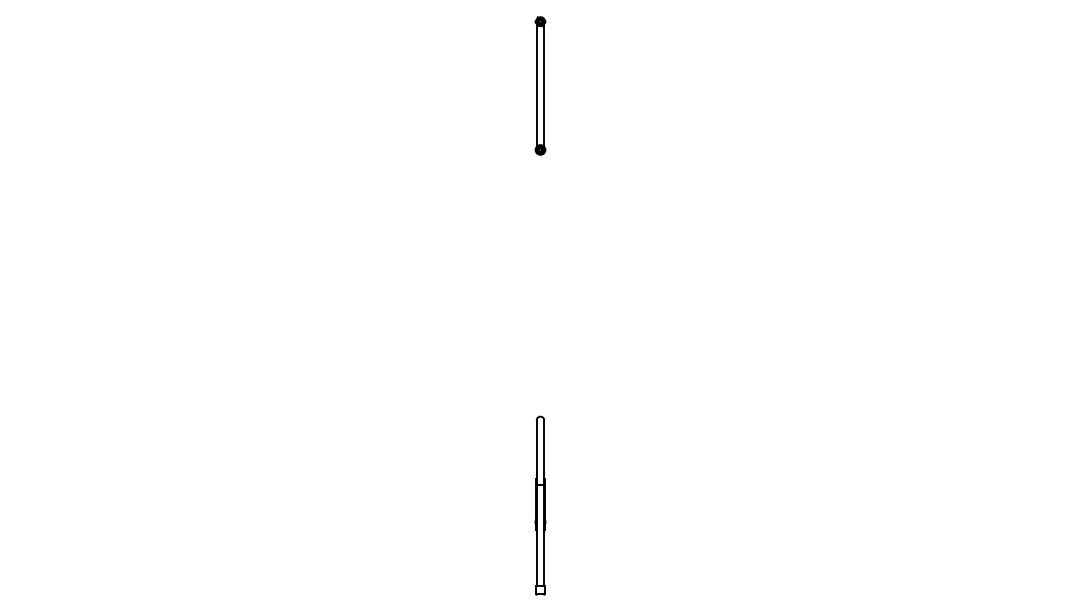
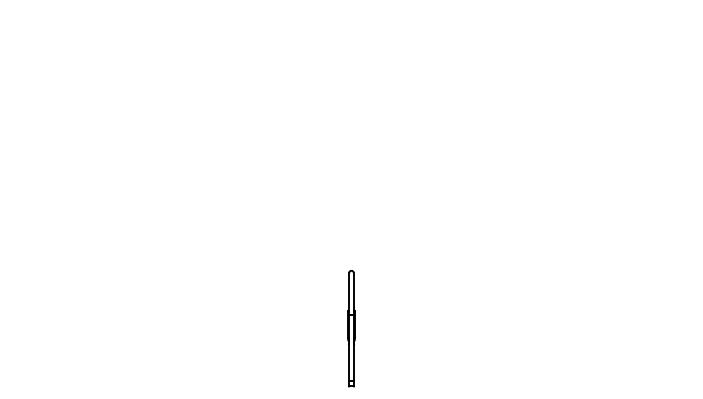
part: (540, 85) -> (351, 55), removed

